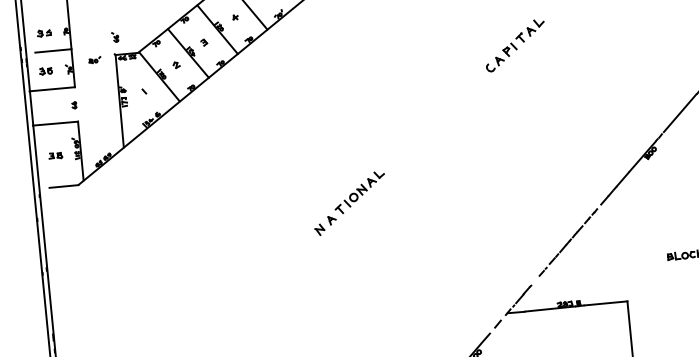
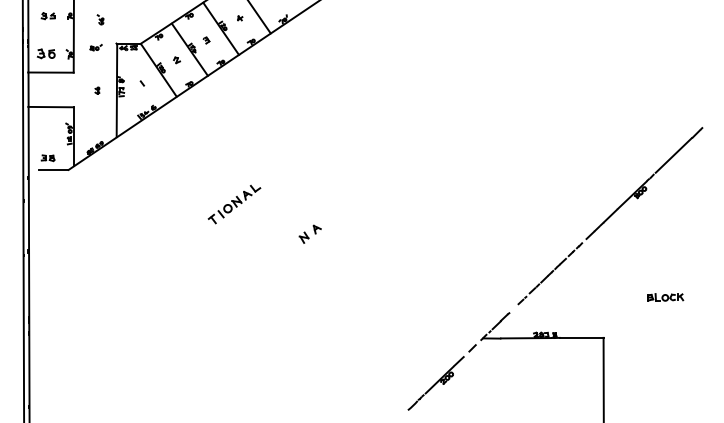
part: (115, 37) -> (100, 19), moved
part: (514, 45) -> (515, 72), removed
line: (53, 50) -> (55, 34), removed
part: (46, 71) -> (46, 54), size x1.4
part: (74, 105) -> (97, 90), moved
part: (55, 156) -> (47, 158), moved
part: (359, 192) -> (234, 204), moved

